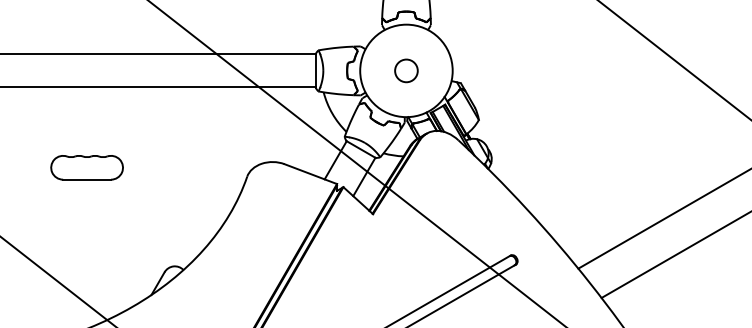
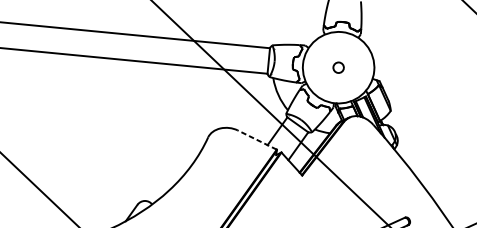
circle: (406, 70) -> (338, 67), size x0.6
part: (86, 167) -> (85, 118), removed
line: (310, 173) -> (257, 139), solid -> dashed

